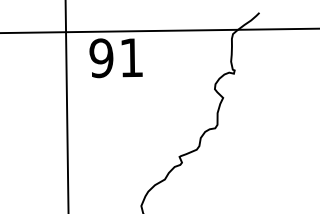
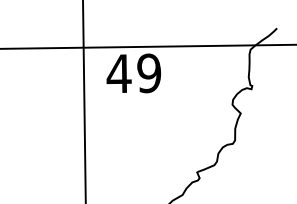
text: (116, 58) -> (134, 74), 91 -> 49

